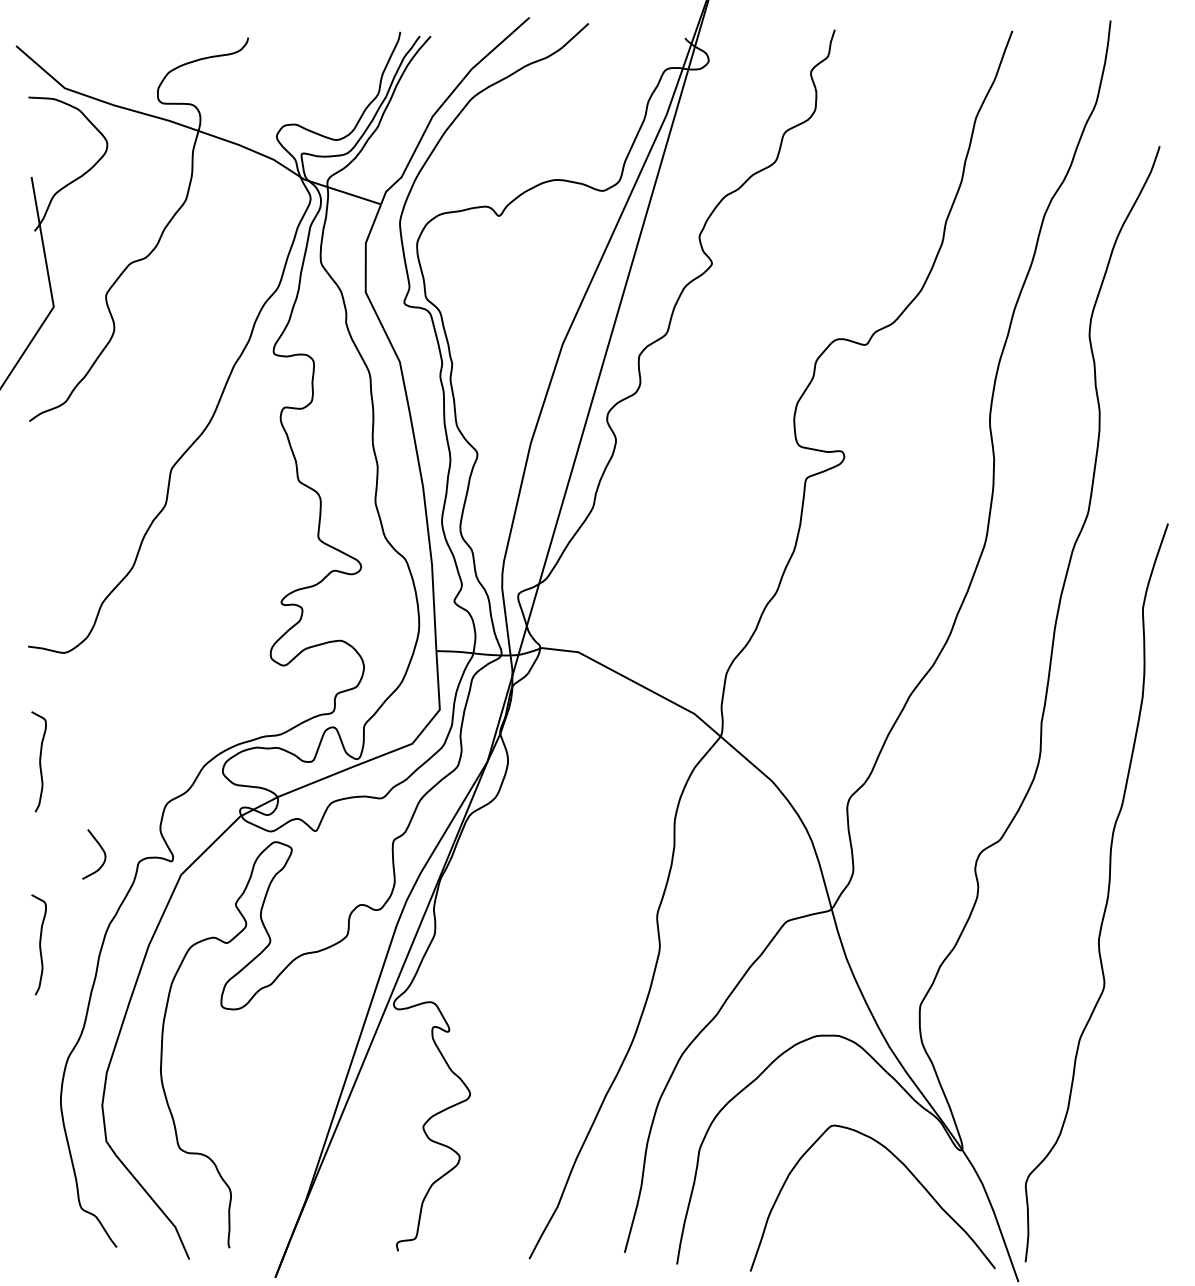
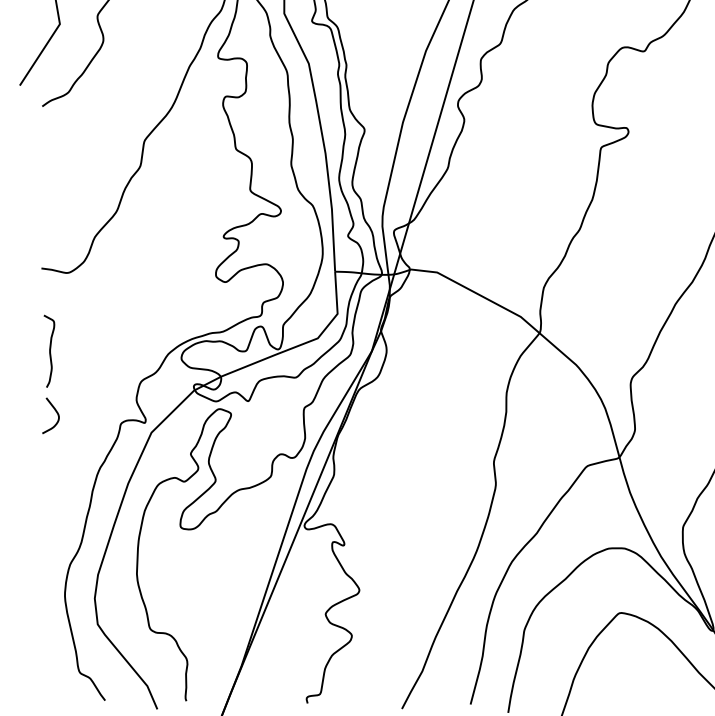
curve: (101, 849) -> (56, 412), moved
curve: (39, 944) -> (49, 482), removed

